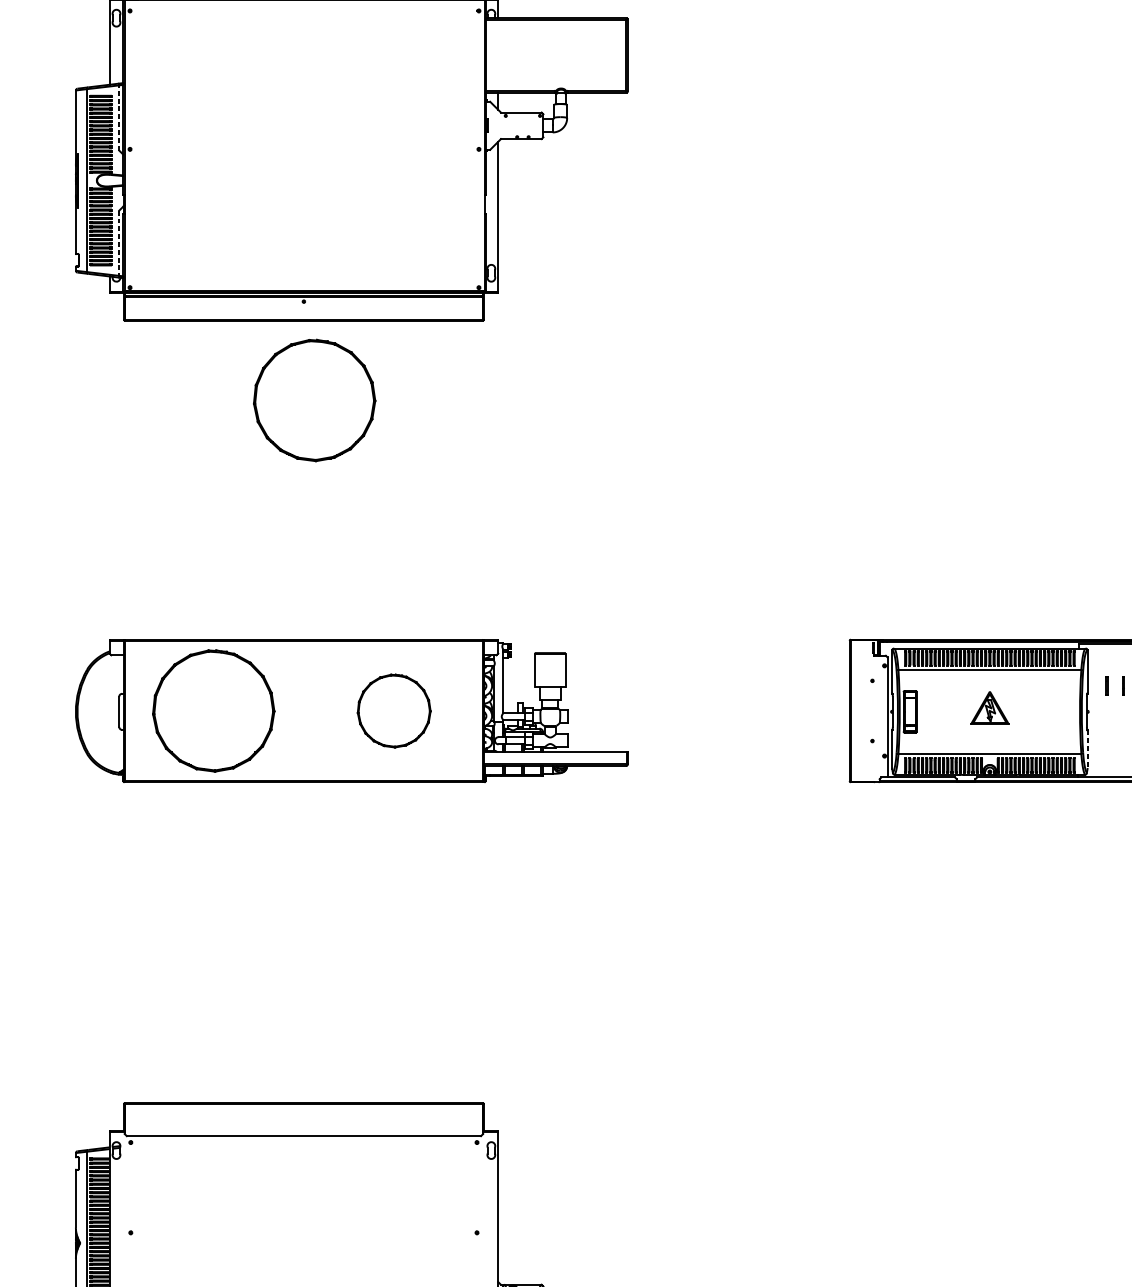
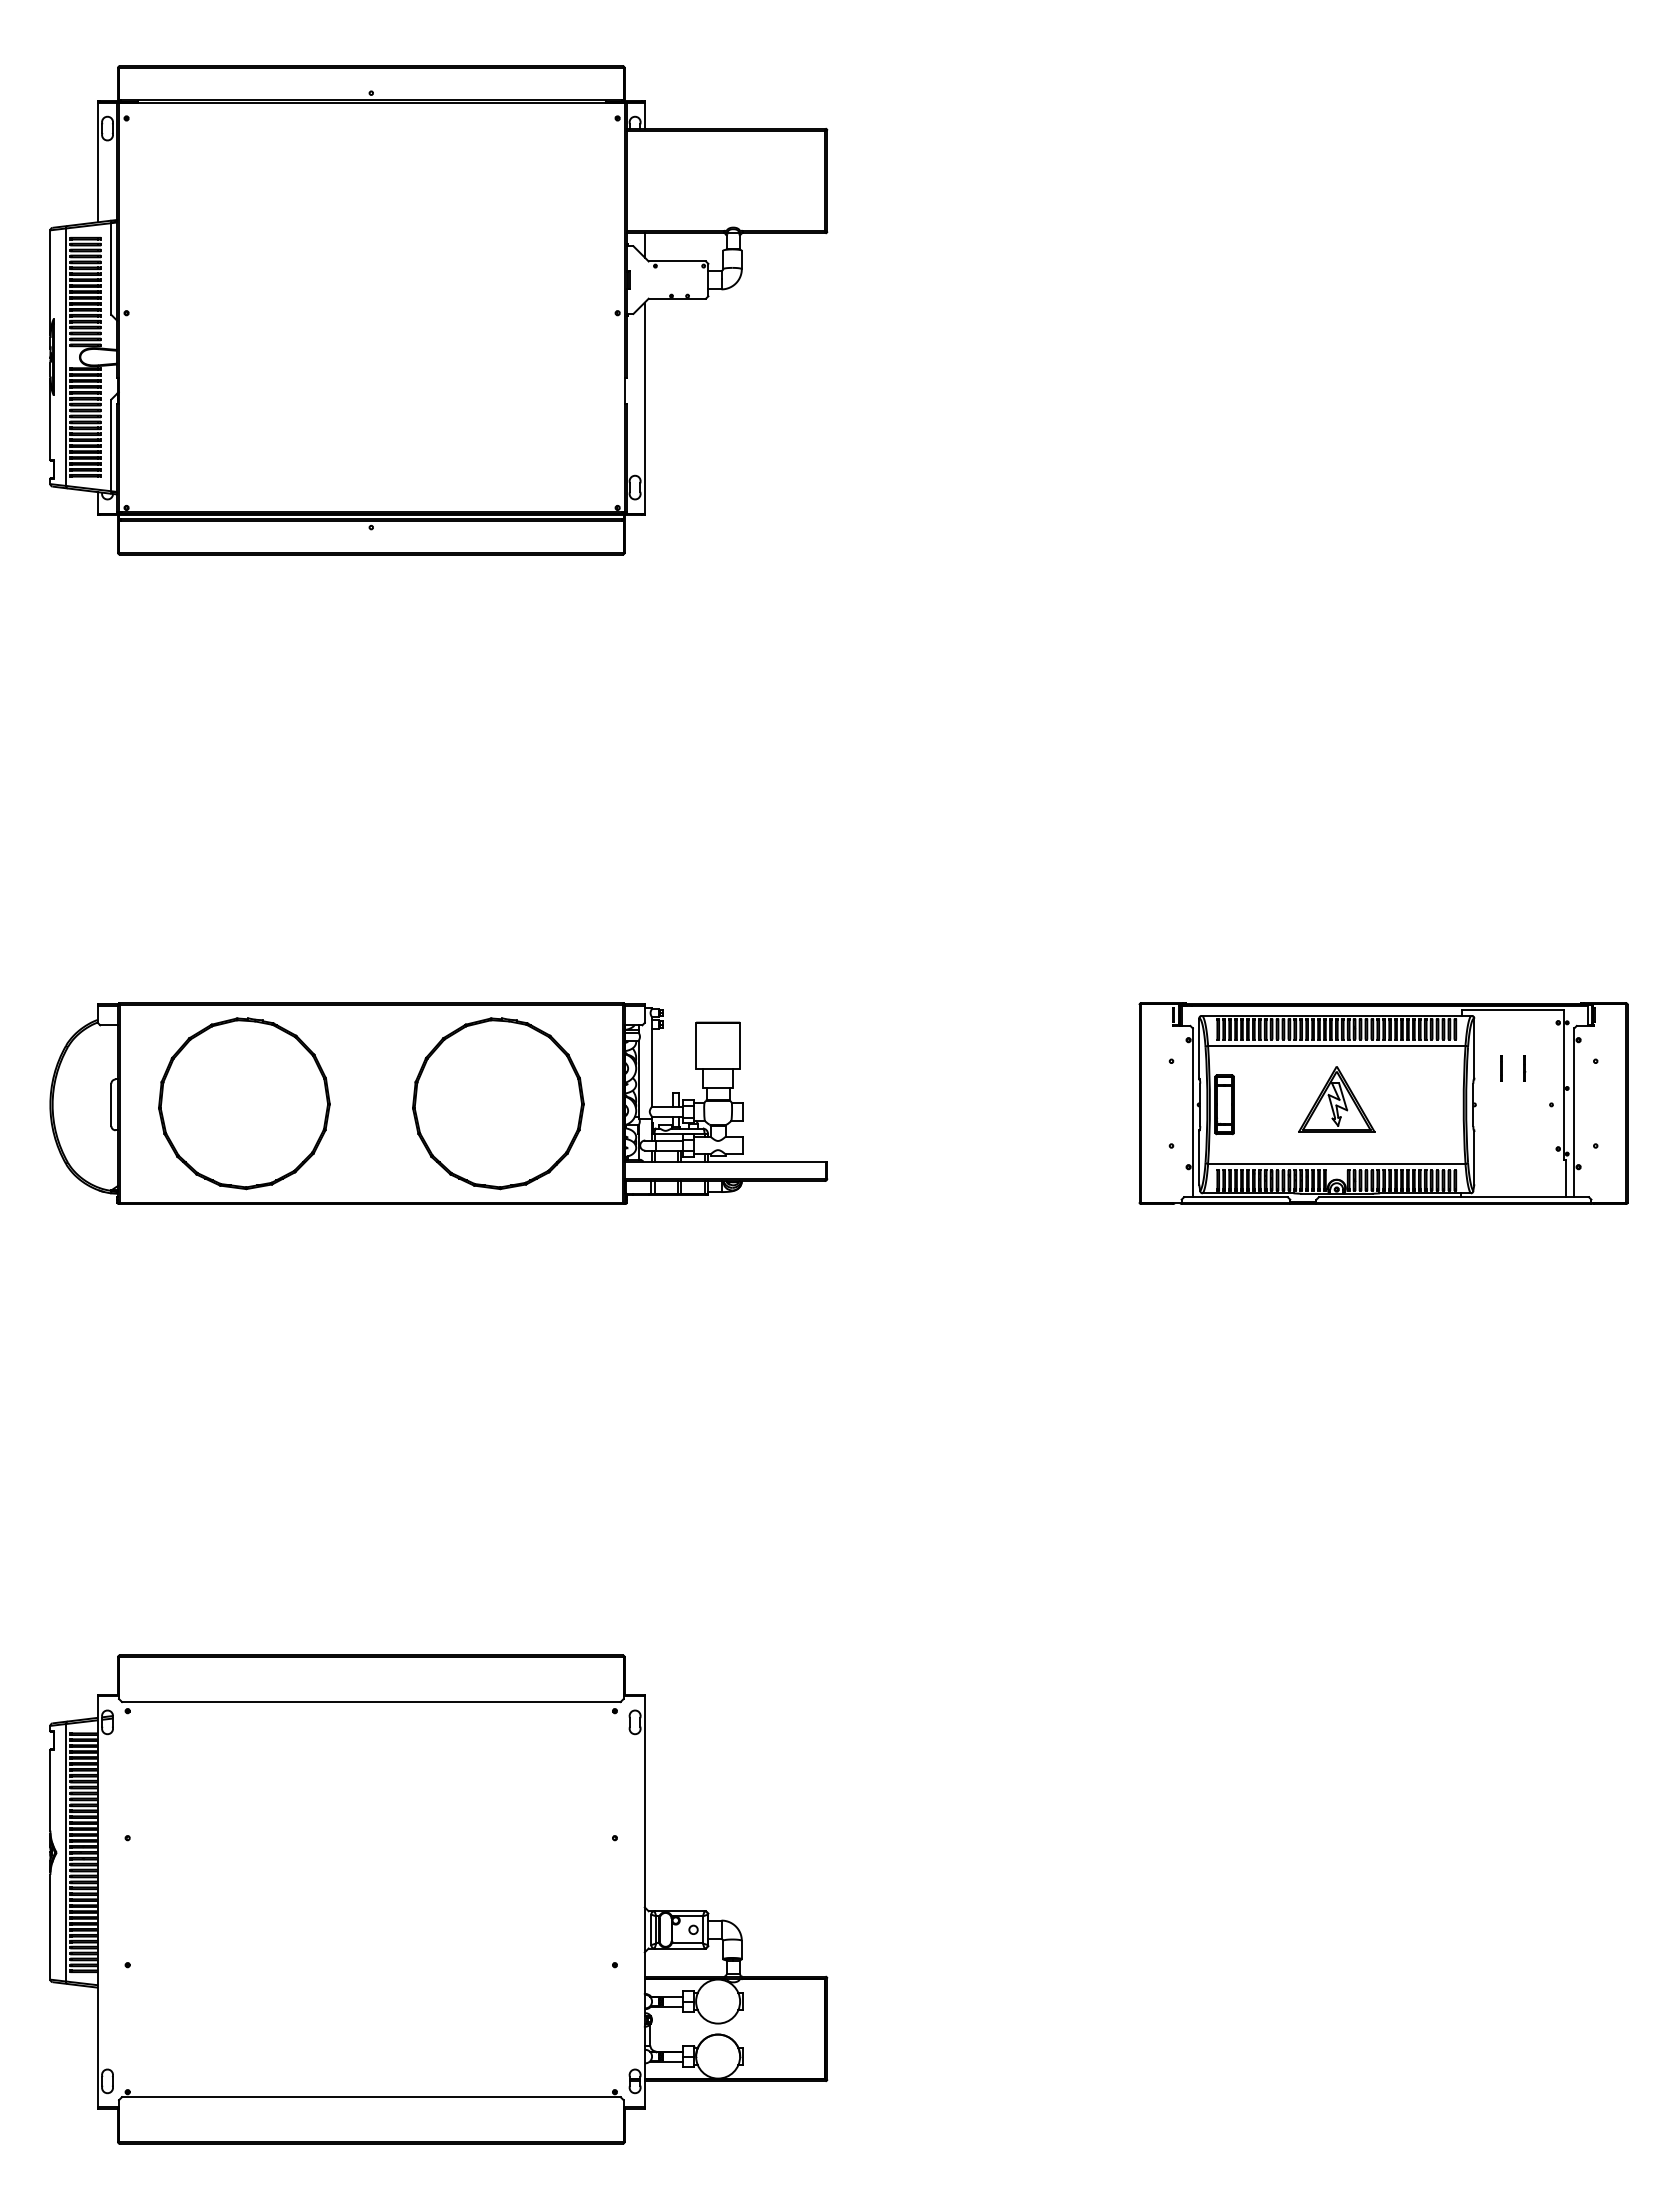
line: (119, 118) -> (111, 269), dashed -> solid
line: (119, 243) -> (111, 445), dashed -> solid
part: (314, 400) -> (386, 666), removed
part: (989, 708) -> (1336, 1099), size x1.43
part: (394, 710) -> (498, 1103), size x1.67
line: (1087, 749) -> (1474, 1158), dashed -> solid

